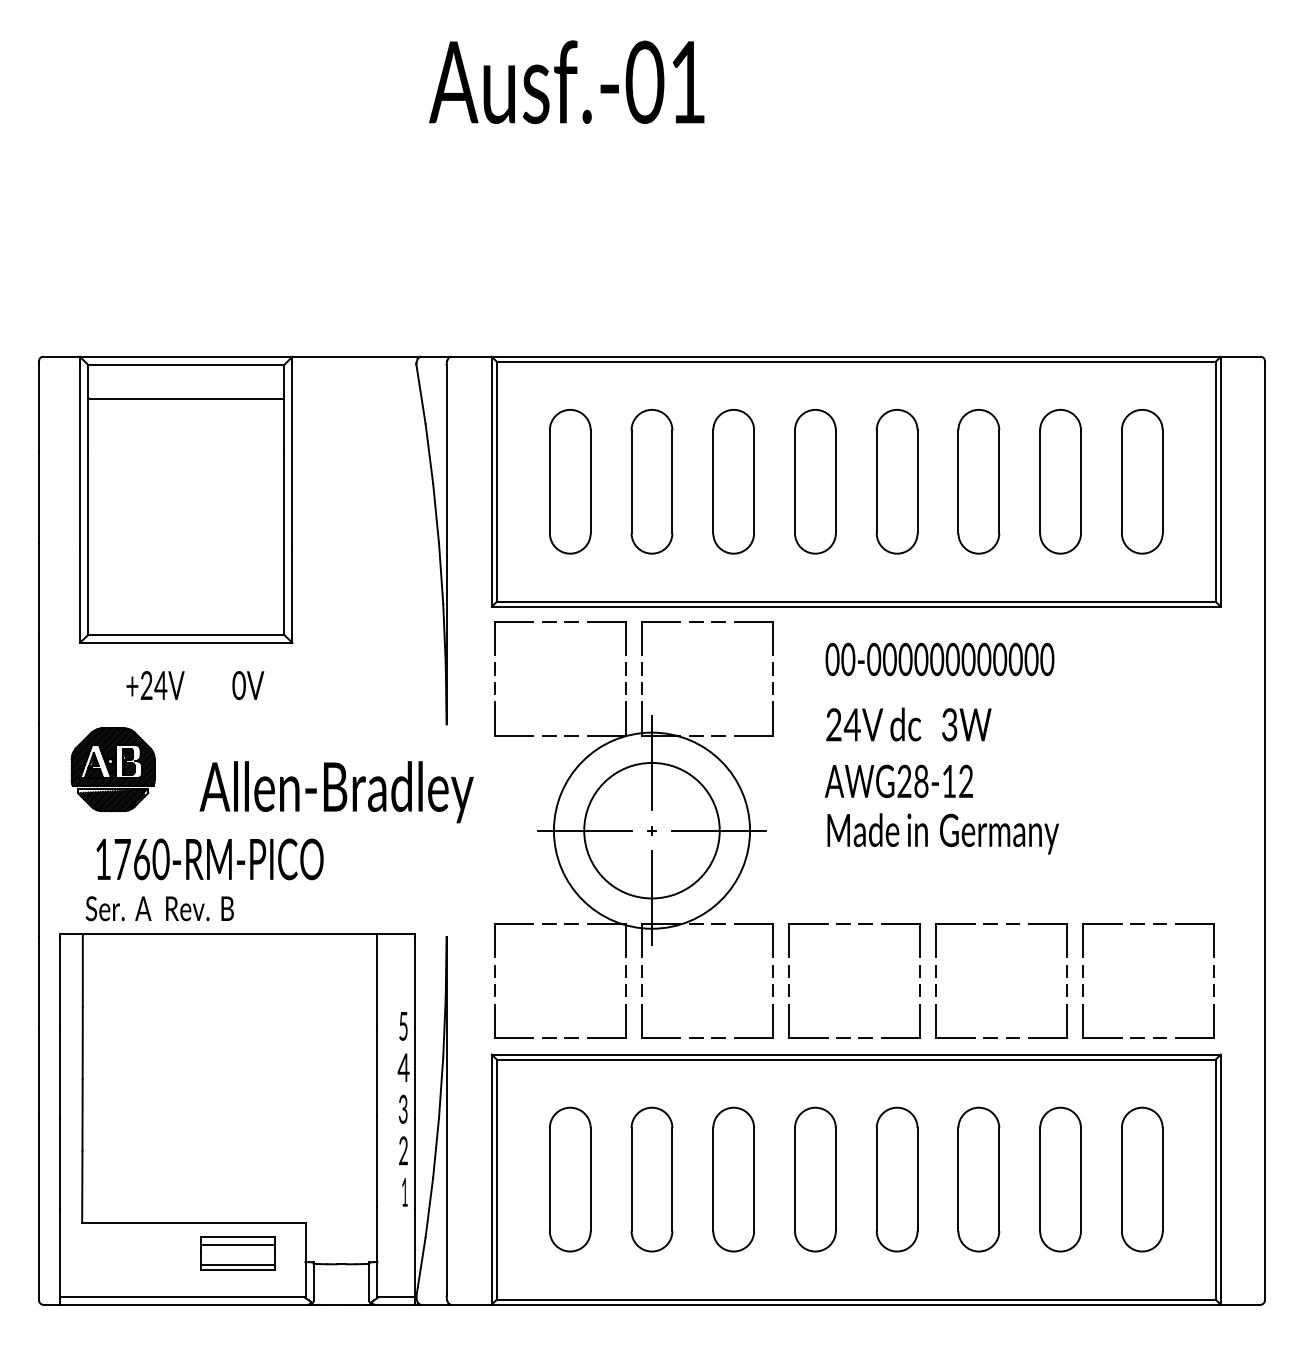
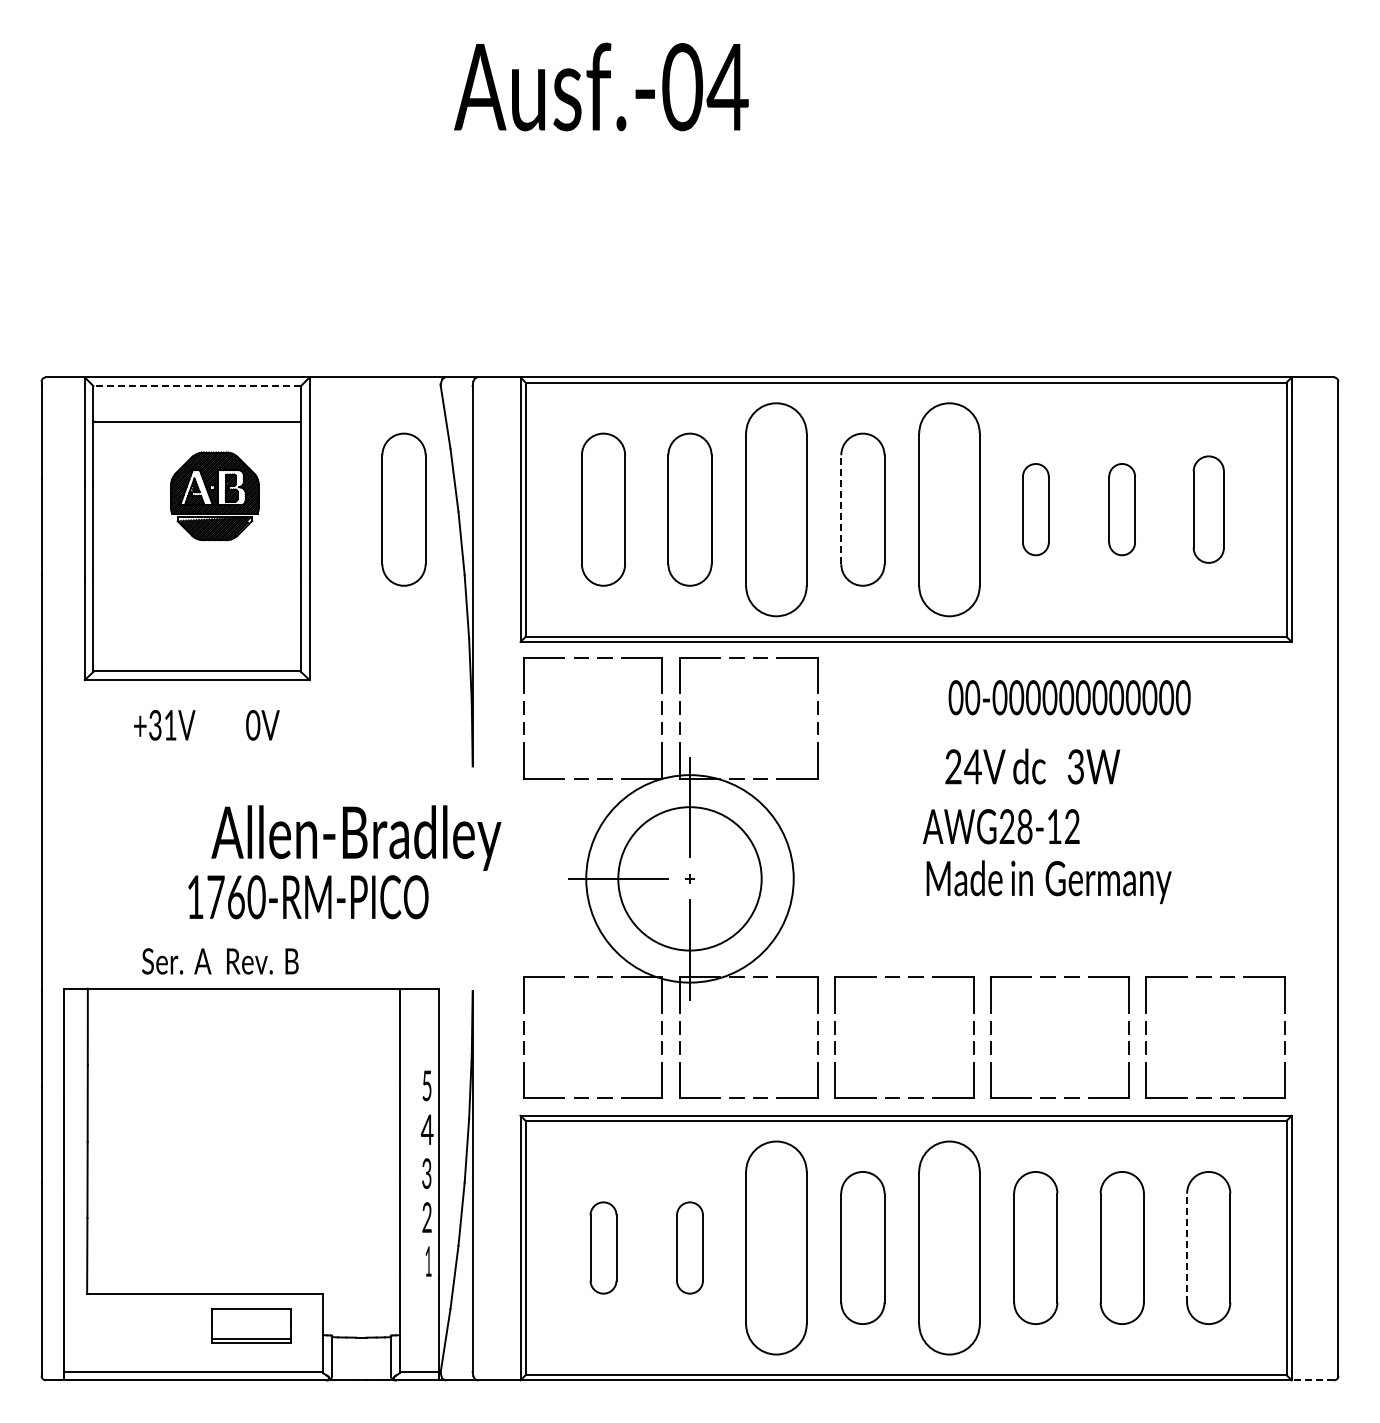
text: (687, 81) -> (727, 86), Ausf.-01 -> Ausf.-04
line: (186, 365) -> (197, 386), solid -> dashed
part: (381, 481) -> (403, 509), added
part: (733, 481) -> (776, 509), size x1.4
line: (795, 481) -> (841, 509), solid -> dashed
part: (896, 481) -> (948, 509), size x1.4
part: (978, 481) -> (1035, 509), size x0.6
part: (1059, 481) -> (1121, 509), size x0.6
part: (1142, 481) -> (1208, 509), size x0.7
text: (939, 659) -> (1069, 697), moved
text: (154, 685) -> (163, 725), +24V -> +31V
text: (908, 724) -> (1032, 766), moved
part: (112, 769) -> (214, 496), moved
text: (899, 781) -> (1001, 826), moved
line: (719, 830) -> (761, 878), removed
text: (942, 834) -> (1048, 882), moved
text: (210, 859) -> (308, 897), moved
text: (160, 908) -> (220, 961), moved
part: (570, 1179) -> (603, 1247), size x0.6
part: (651, 1179) -> (689, 1247), size x0.6
part: (733, 1179) -> (776, 1247), size x1.4
part: (896, 1179) -> (948, 1247), size x1.4
line: (1122, 1179) -> (1187, 1247), solid -> dashed
line: (237, 1245) -> (251, 1317), removed
line: (1240, 1304) -> (1312, 1380), solid -> dashed

